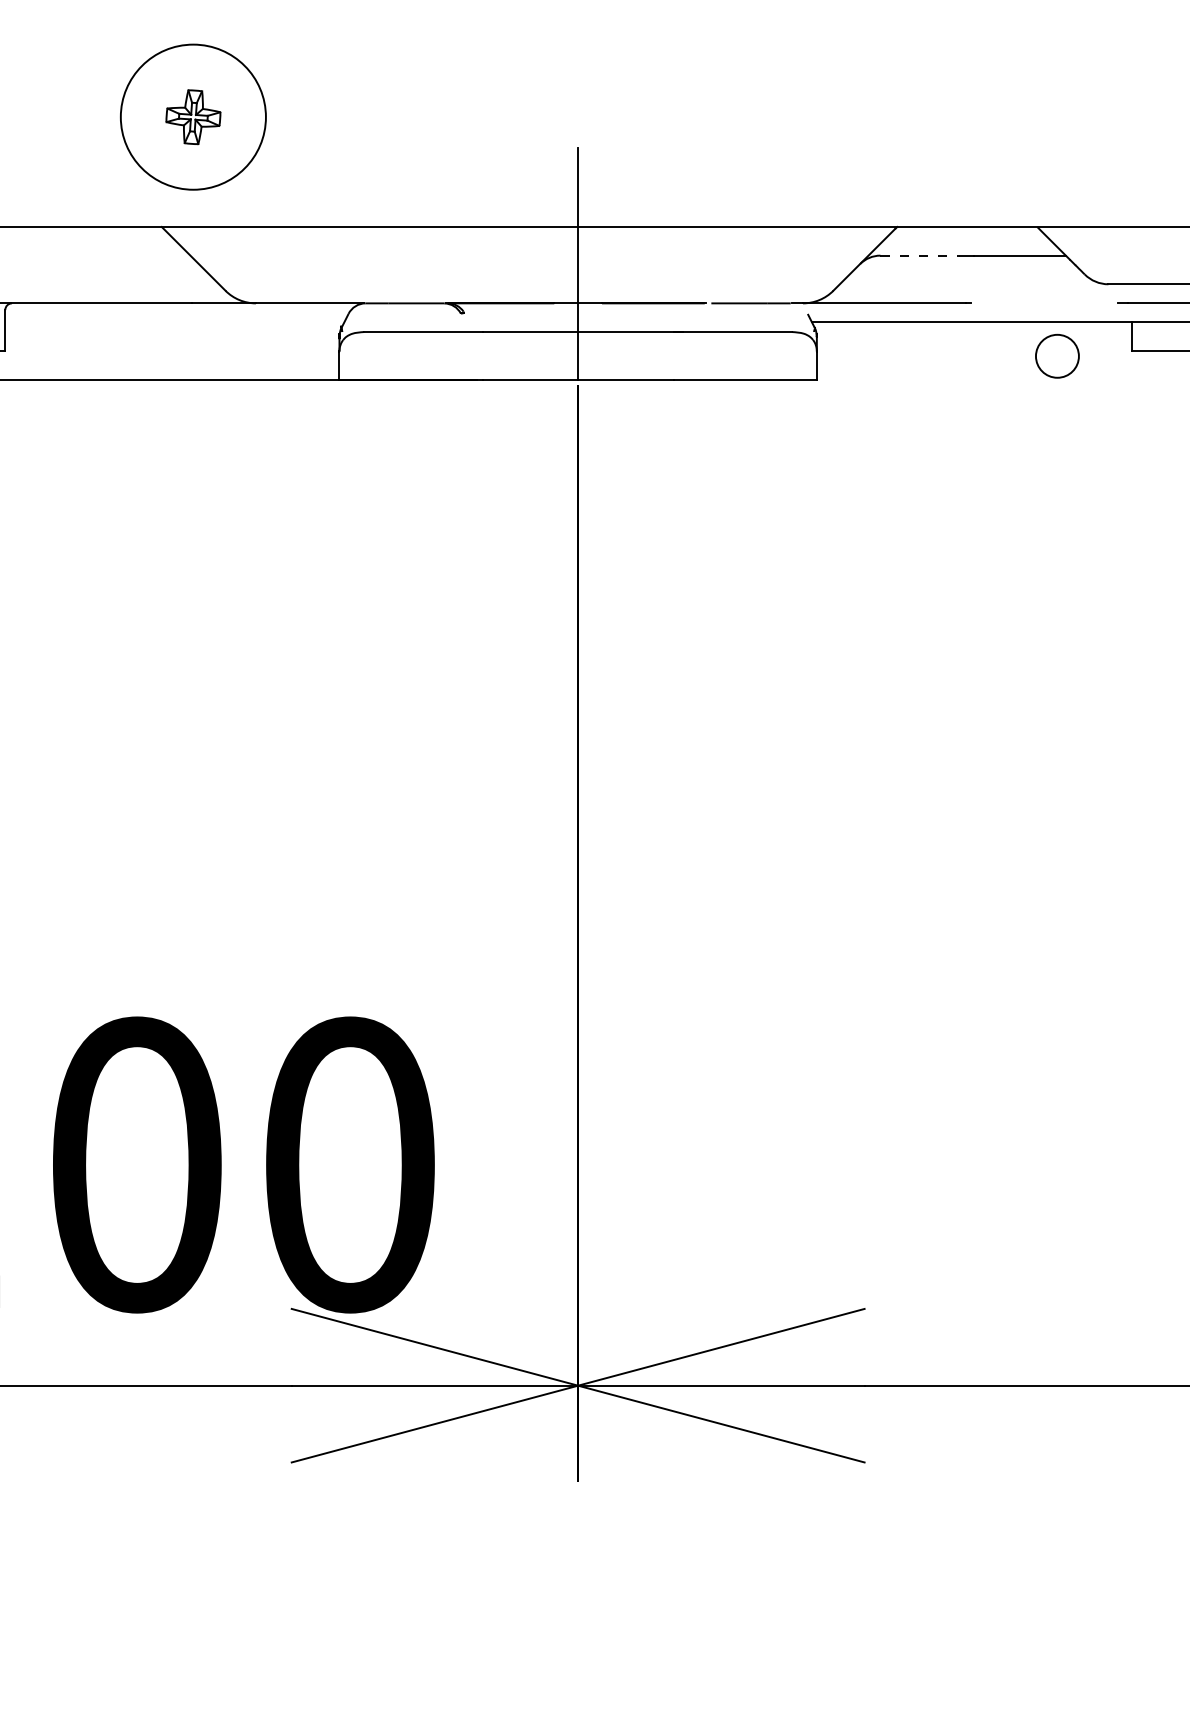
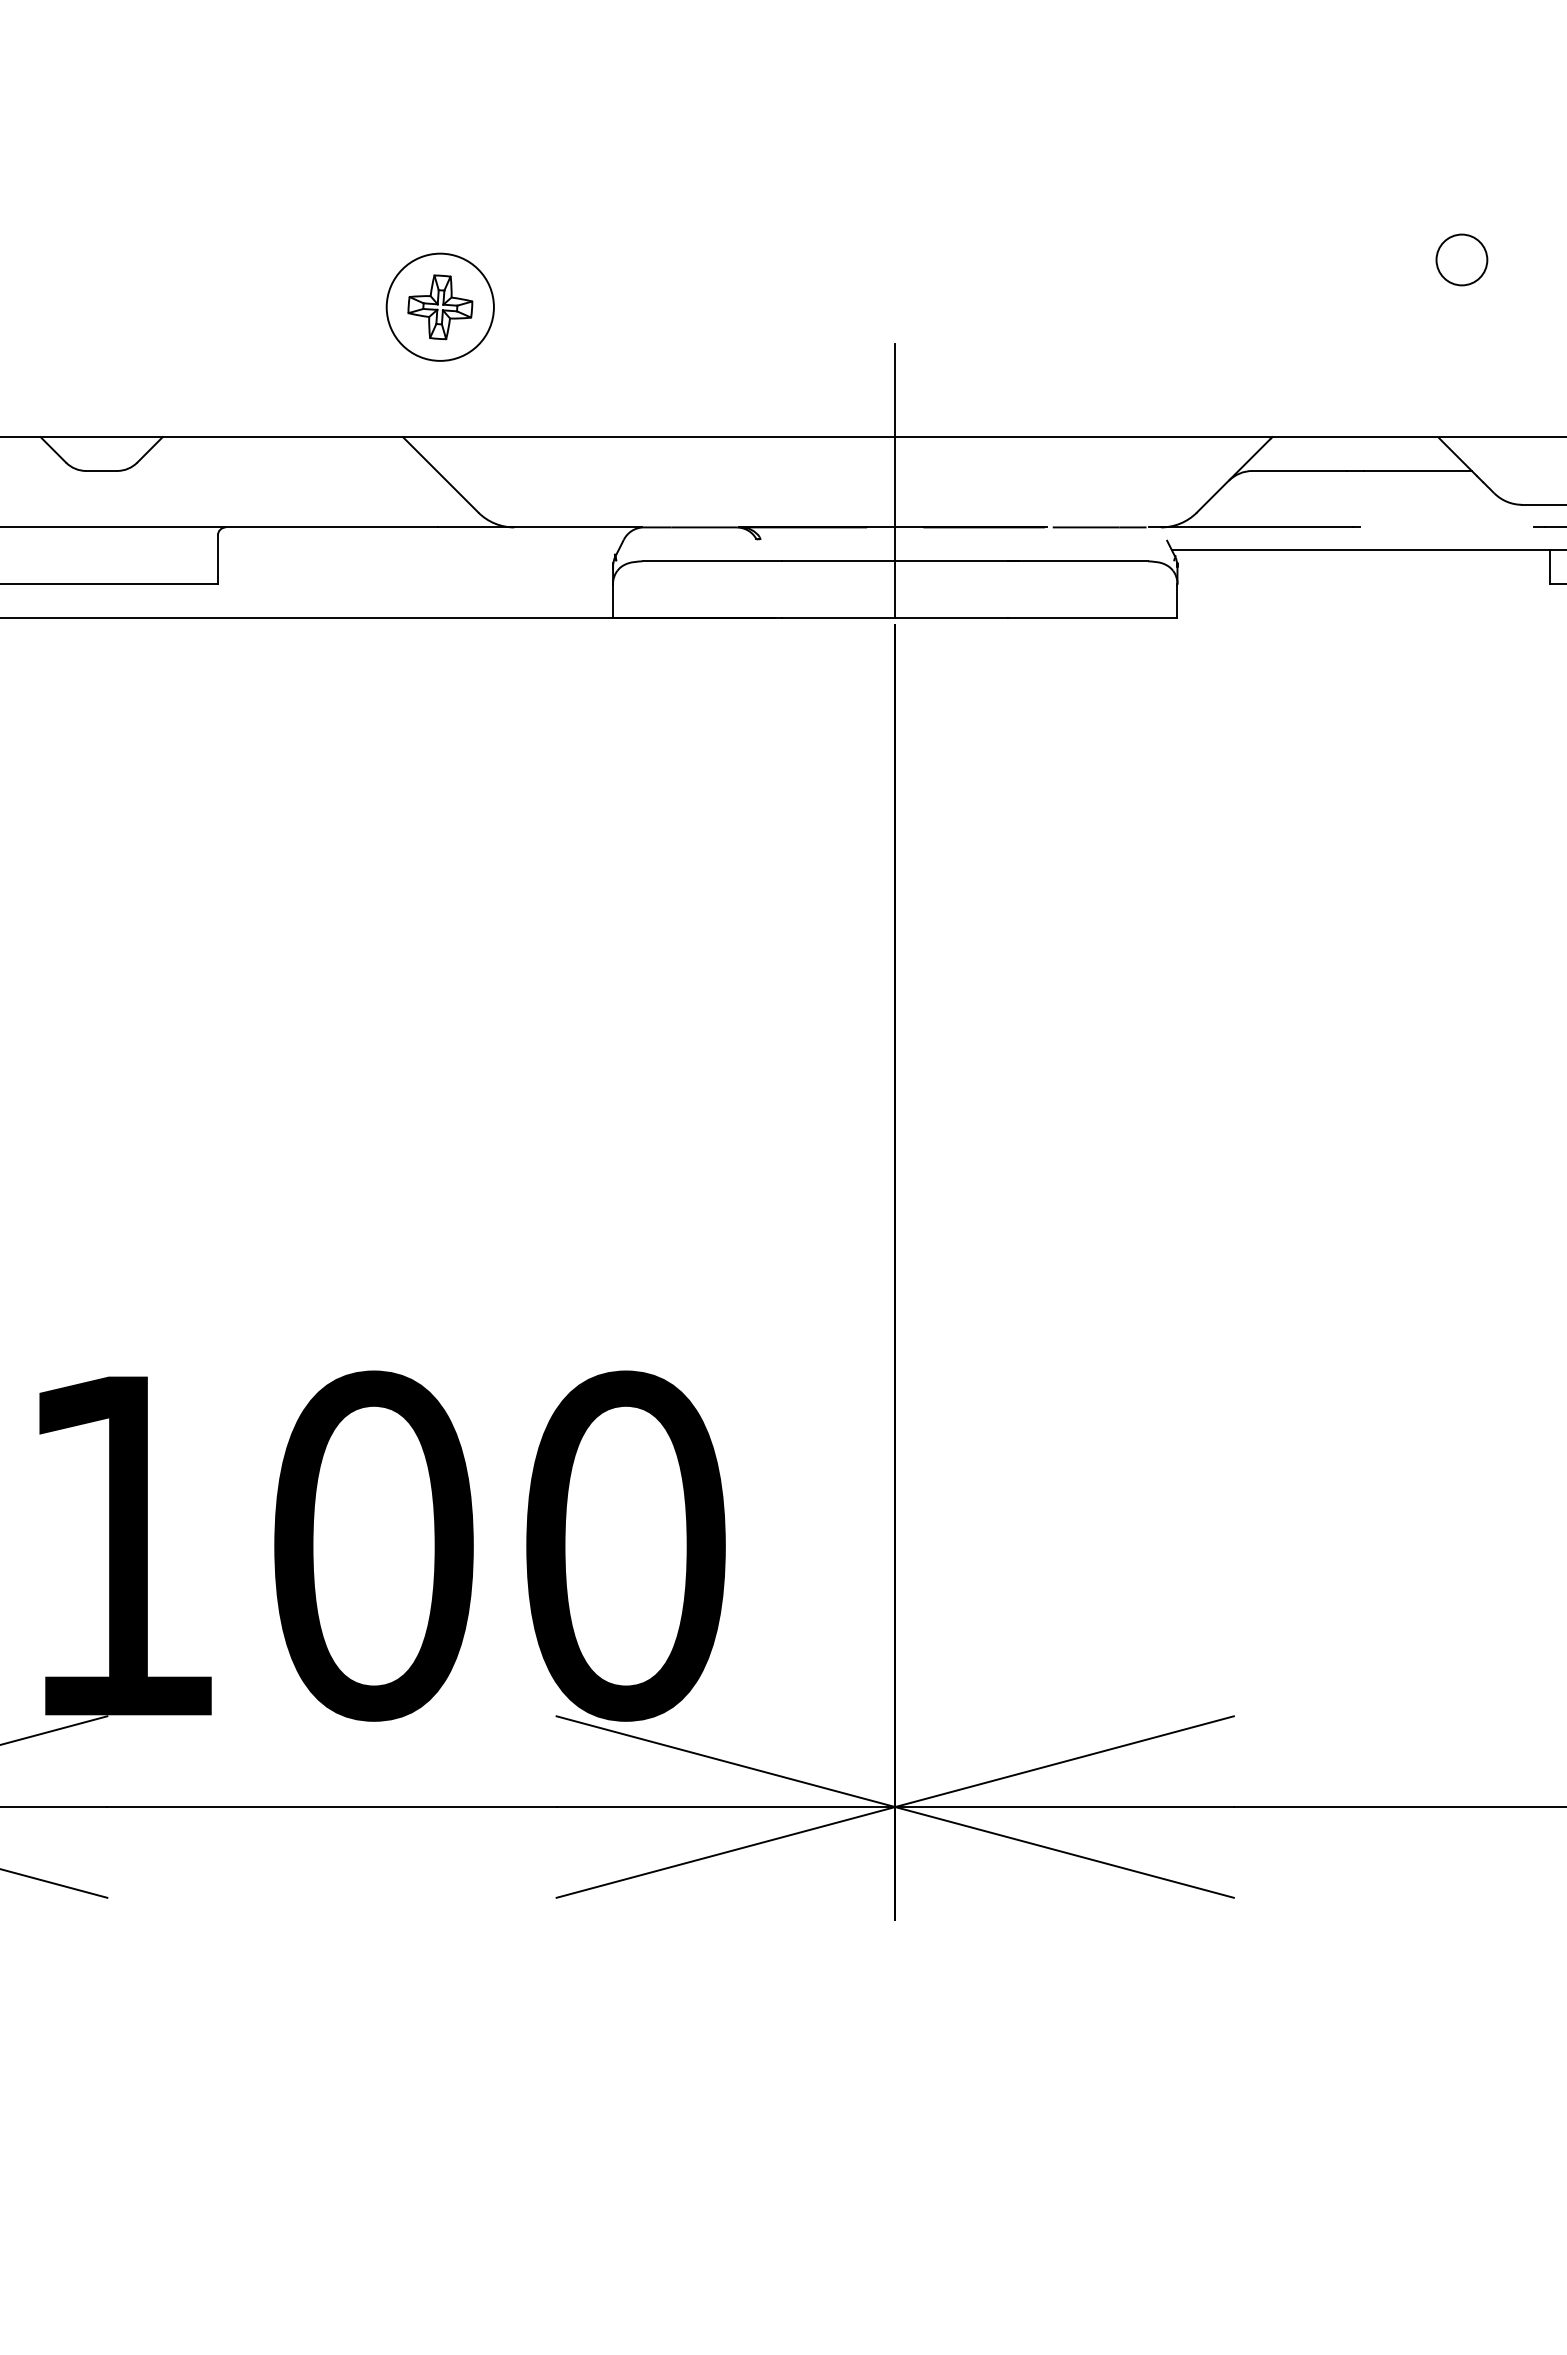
circle: (192, 116) -> (439, 306), size x0.62
line: (920, 255) -> (1300, 470), dashed -> solid
circle: (1057, 355) -> (1461, 259), moved

